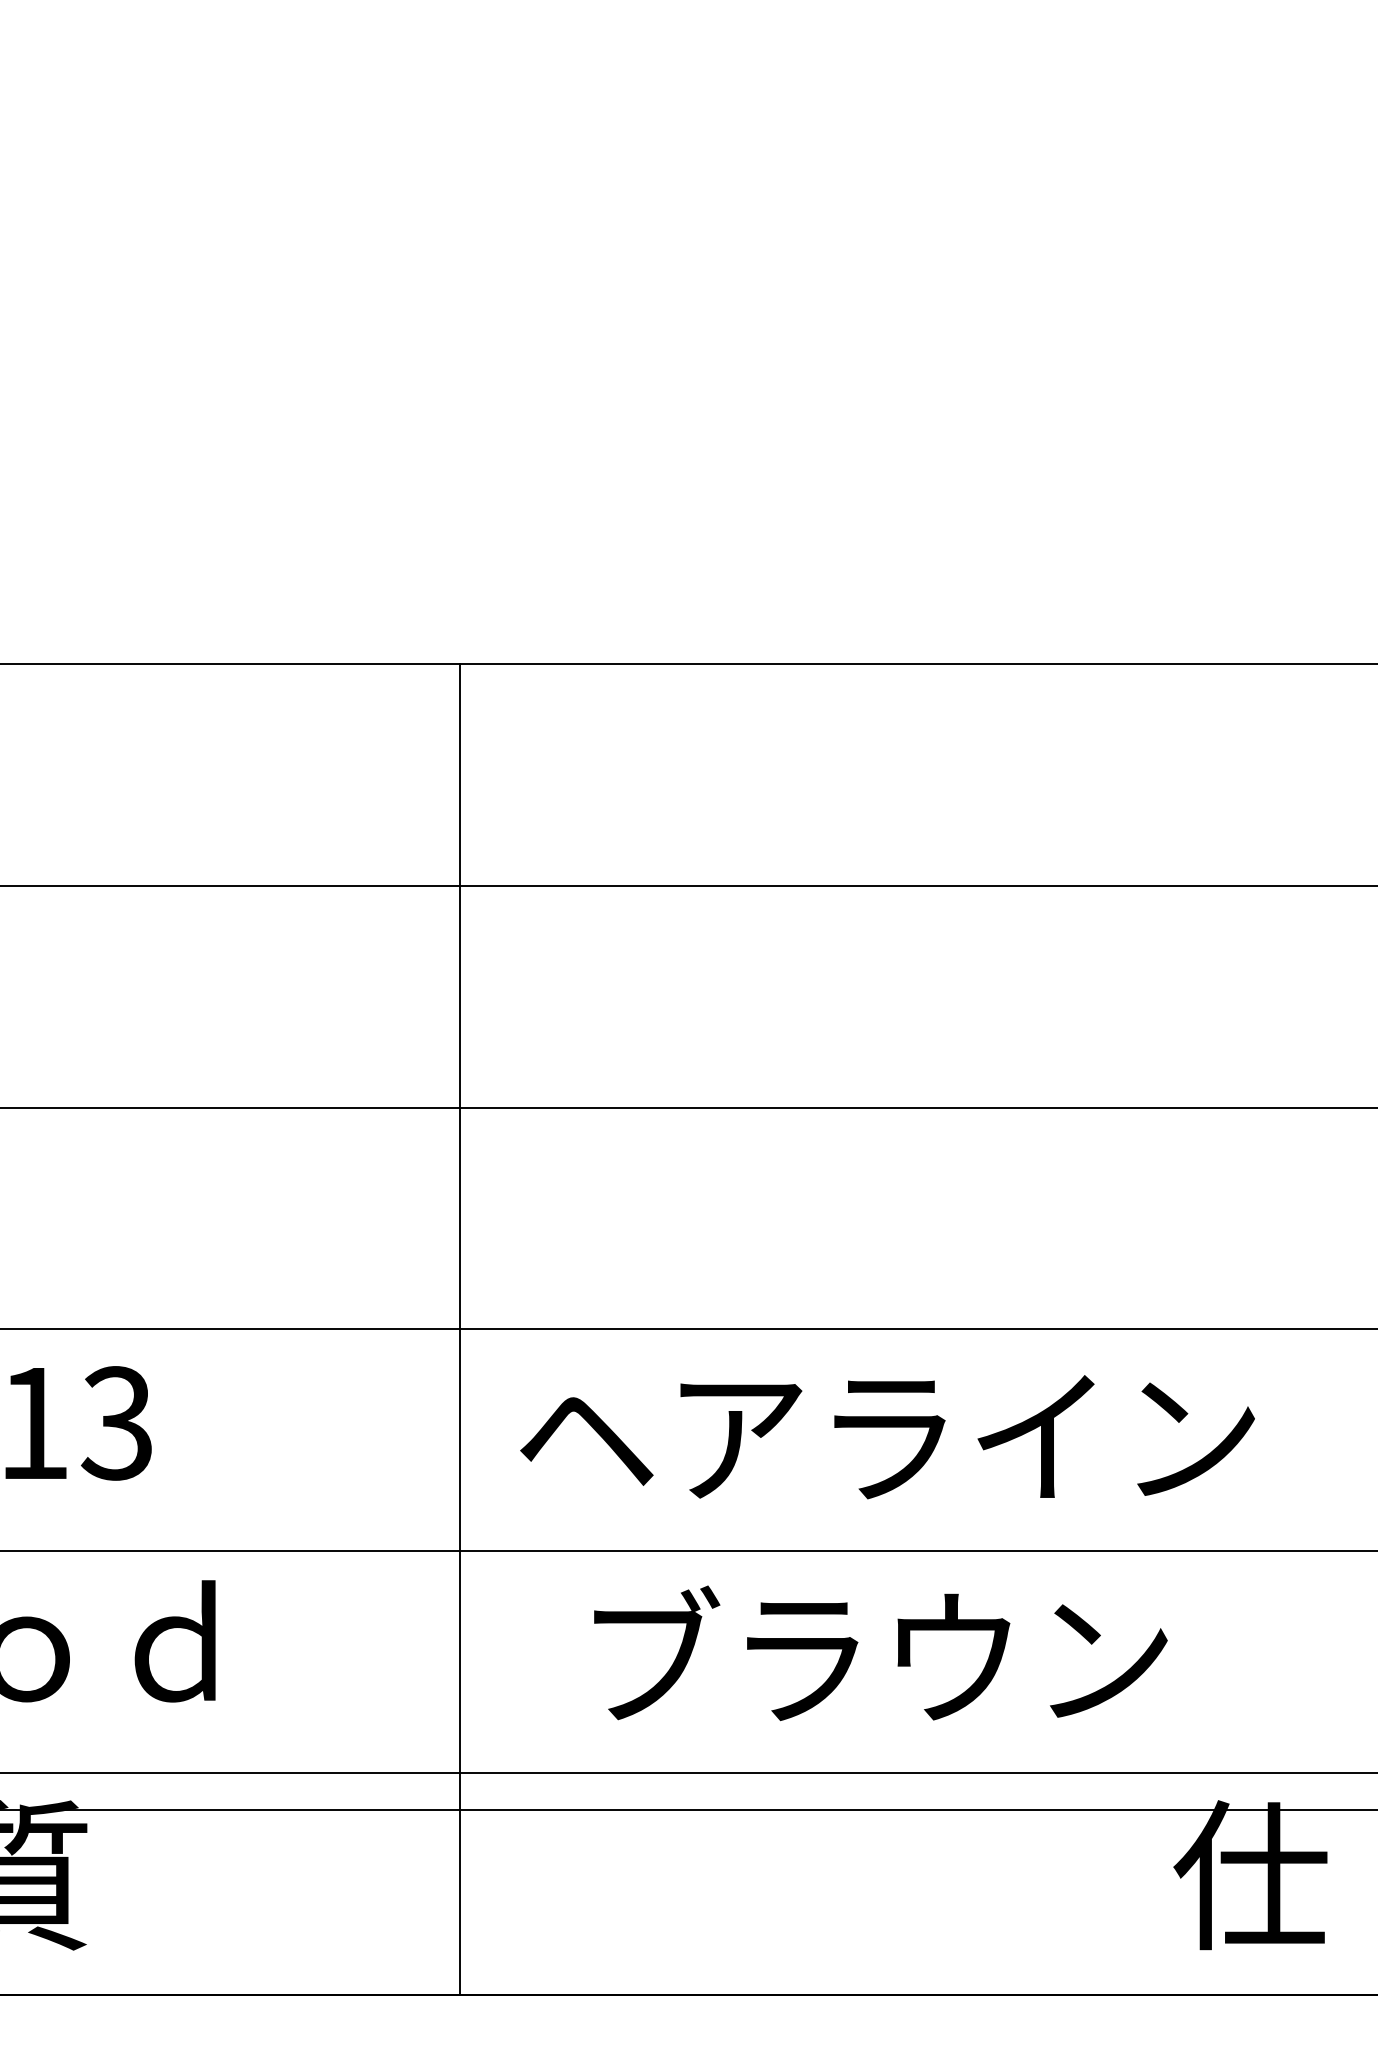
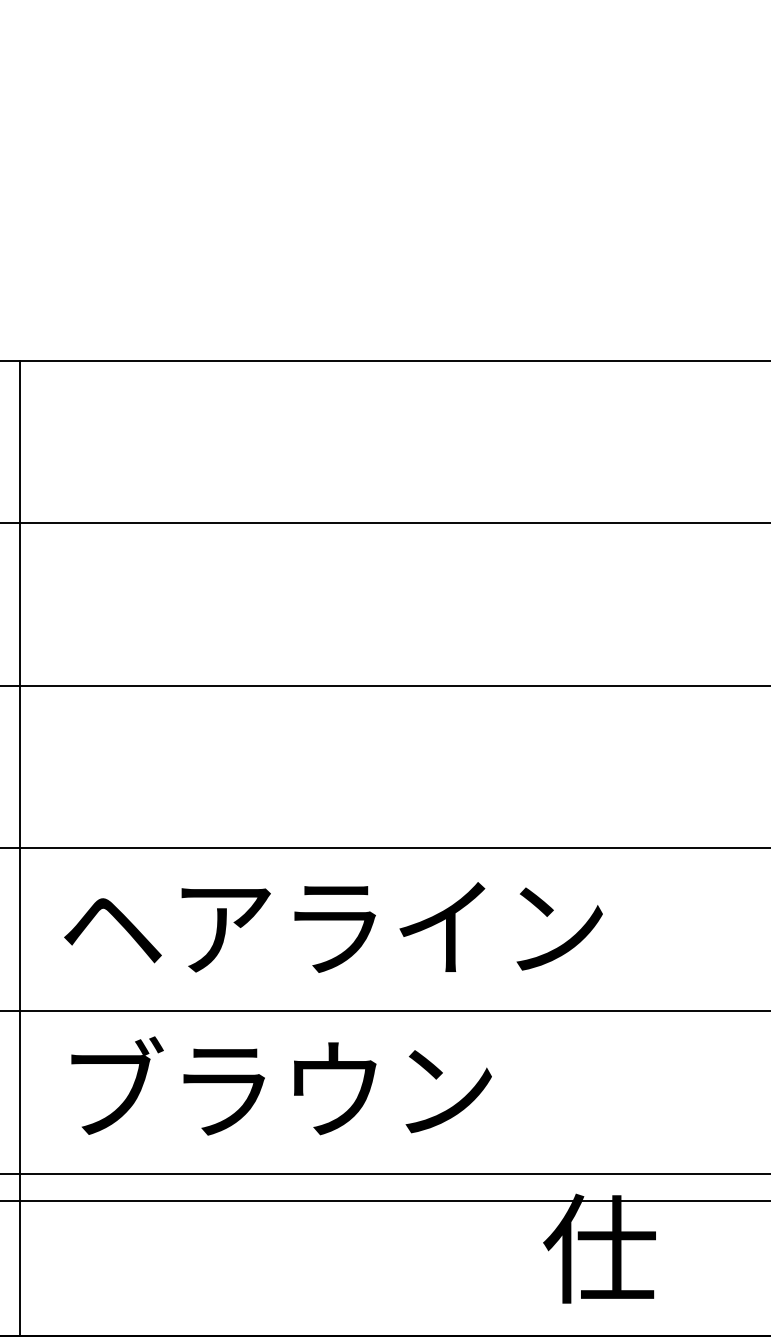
text: (880, 1652) -> (281, 1085), moved

